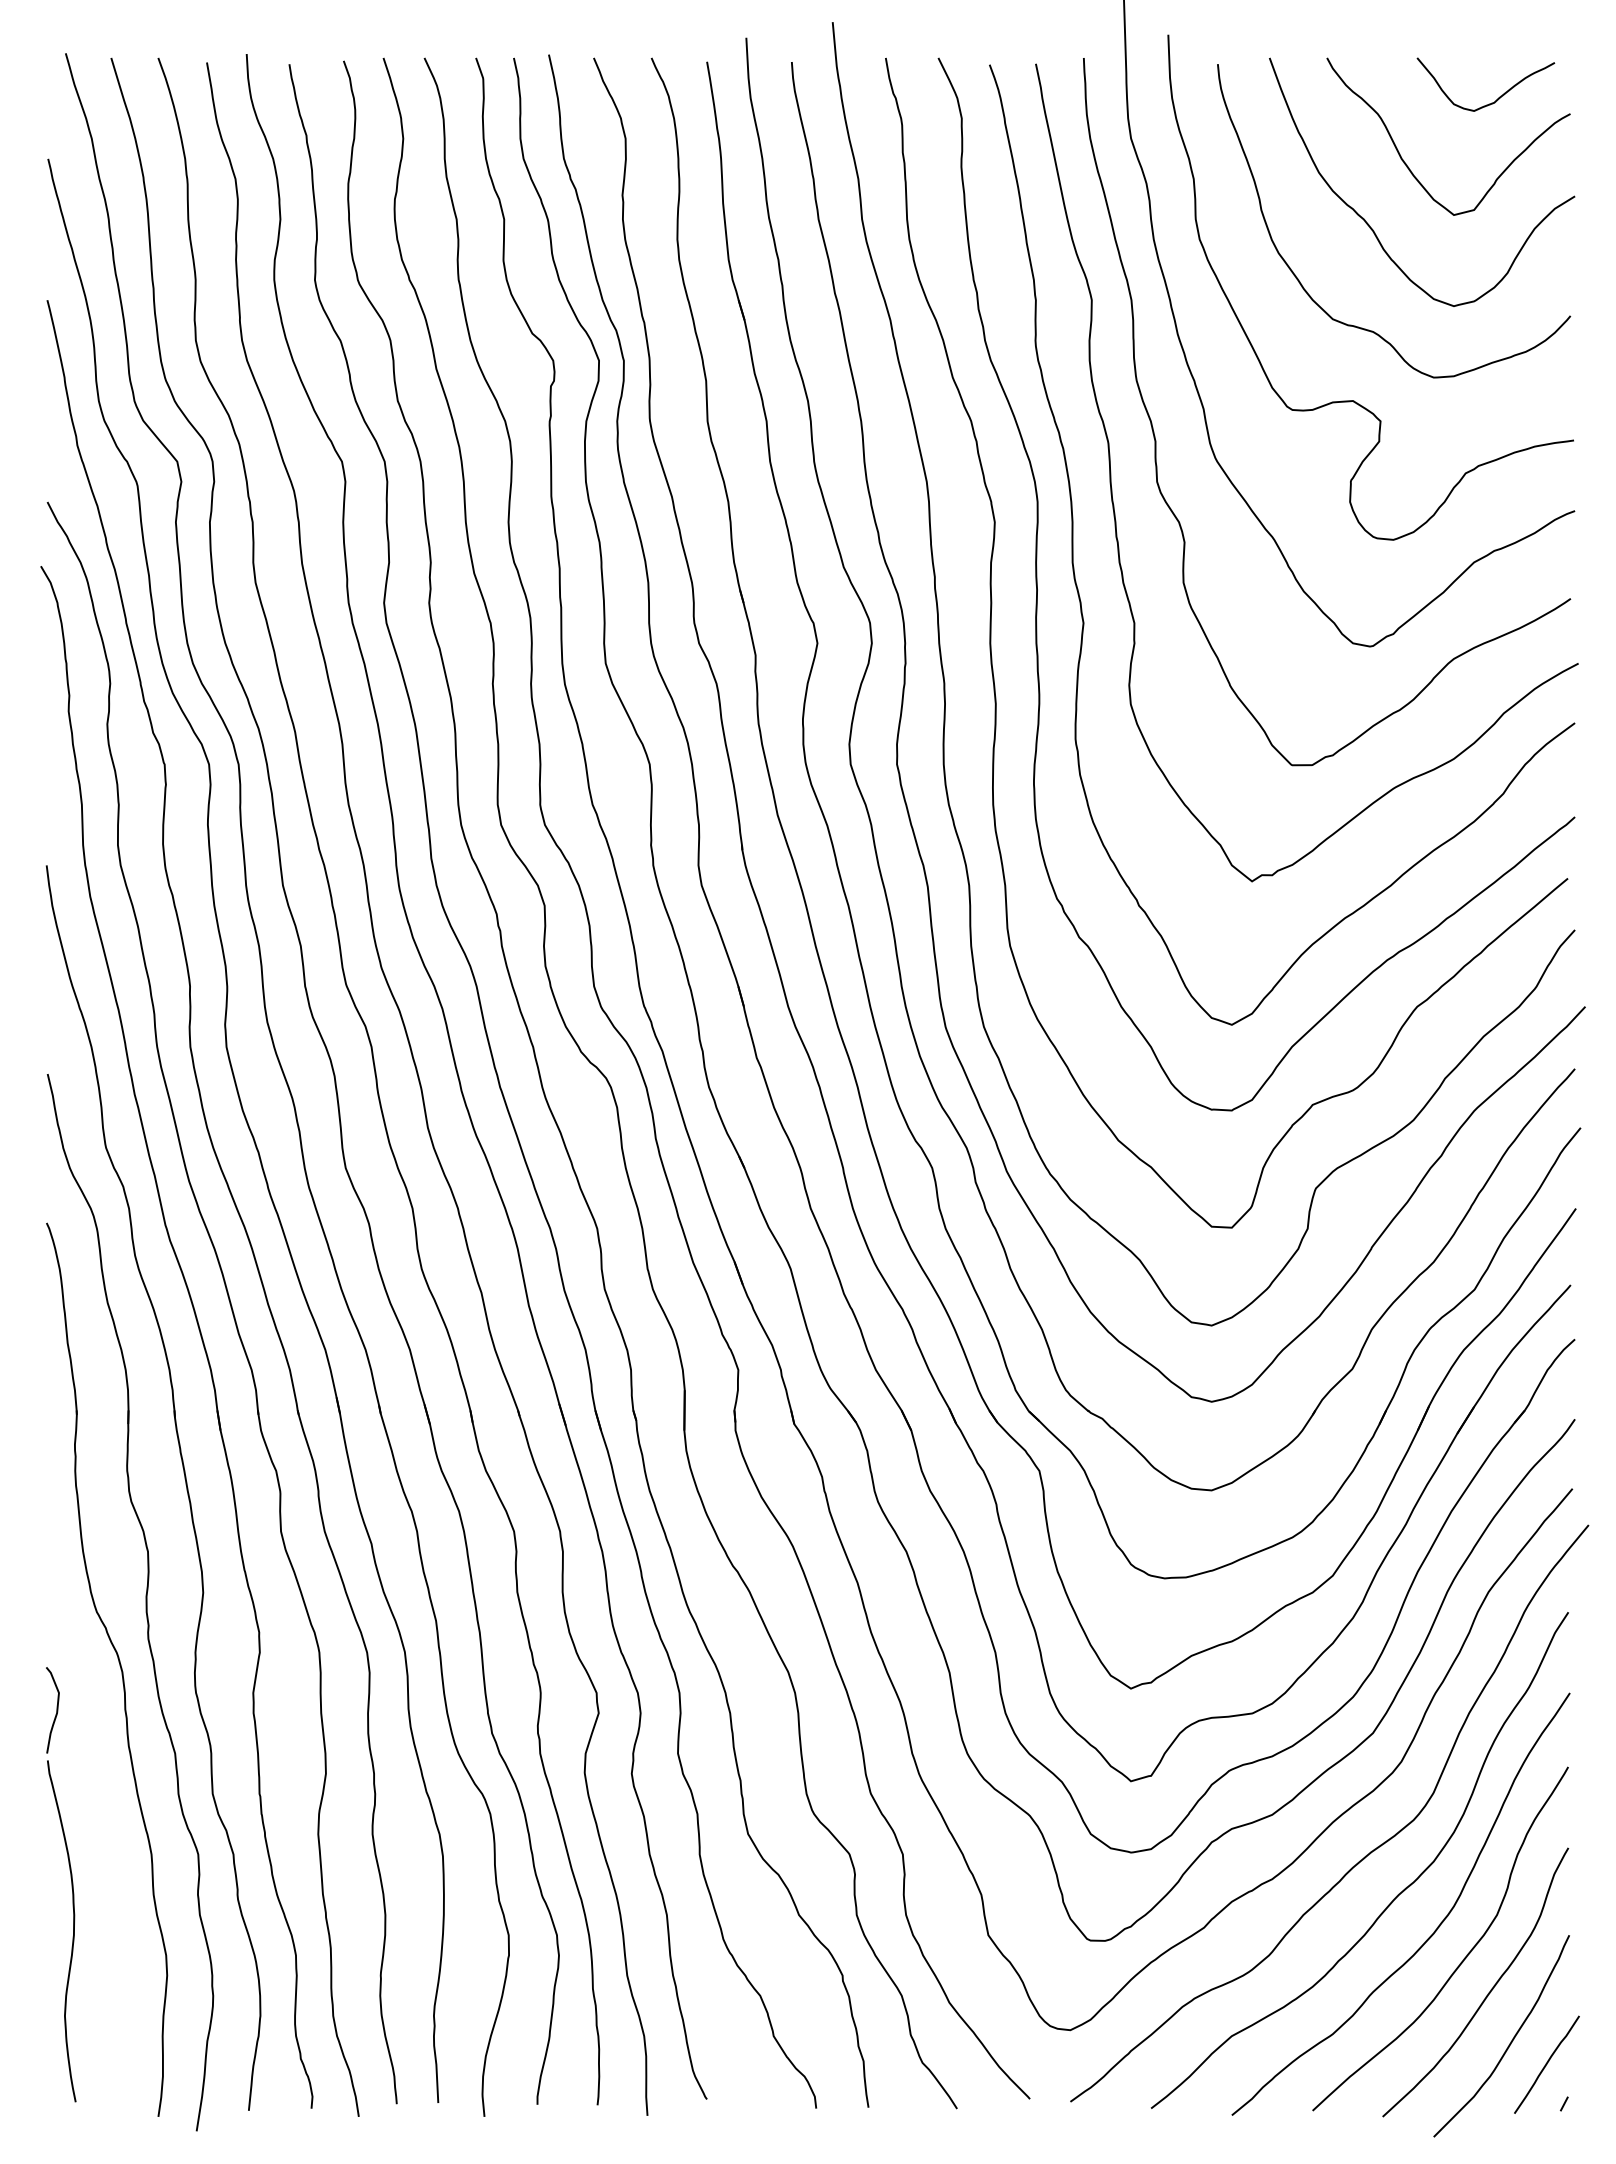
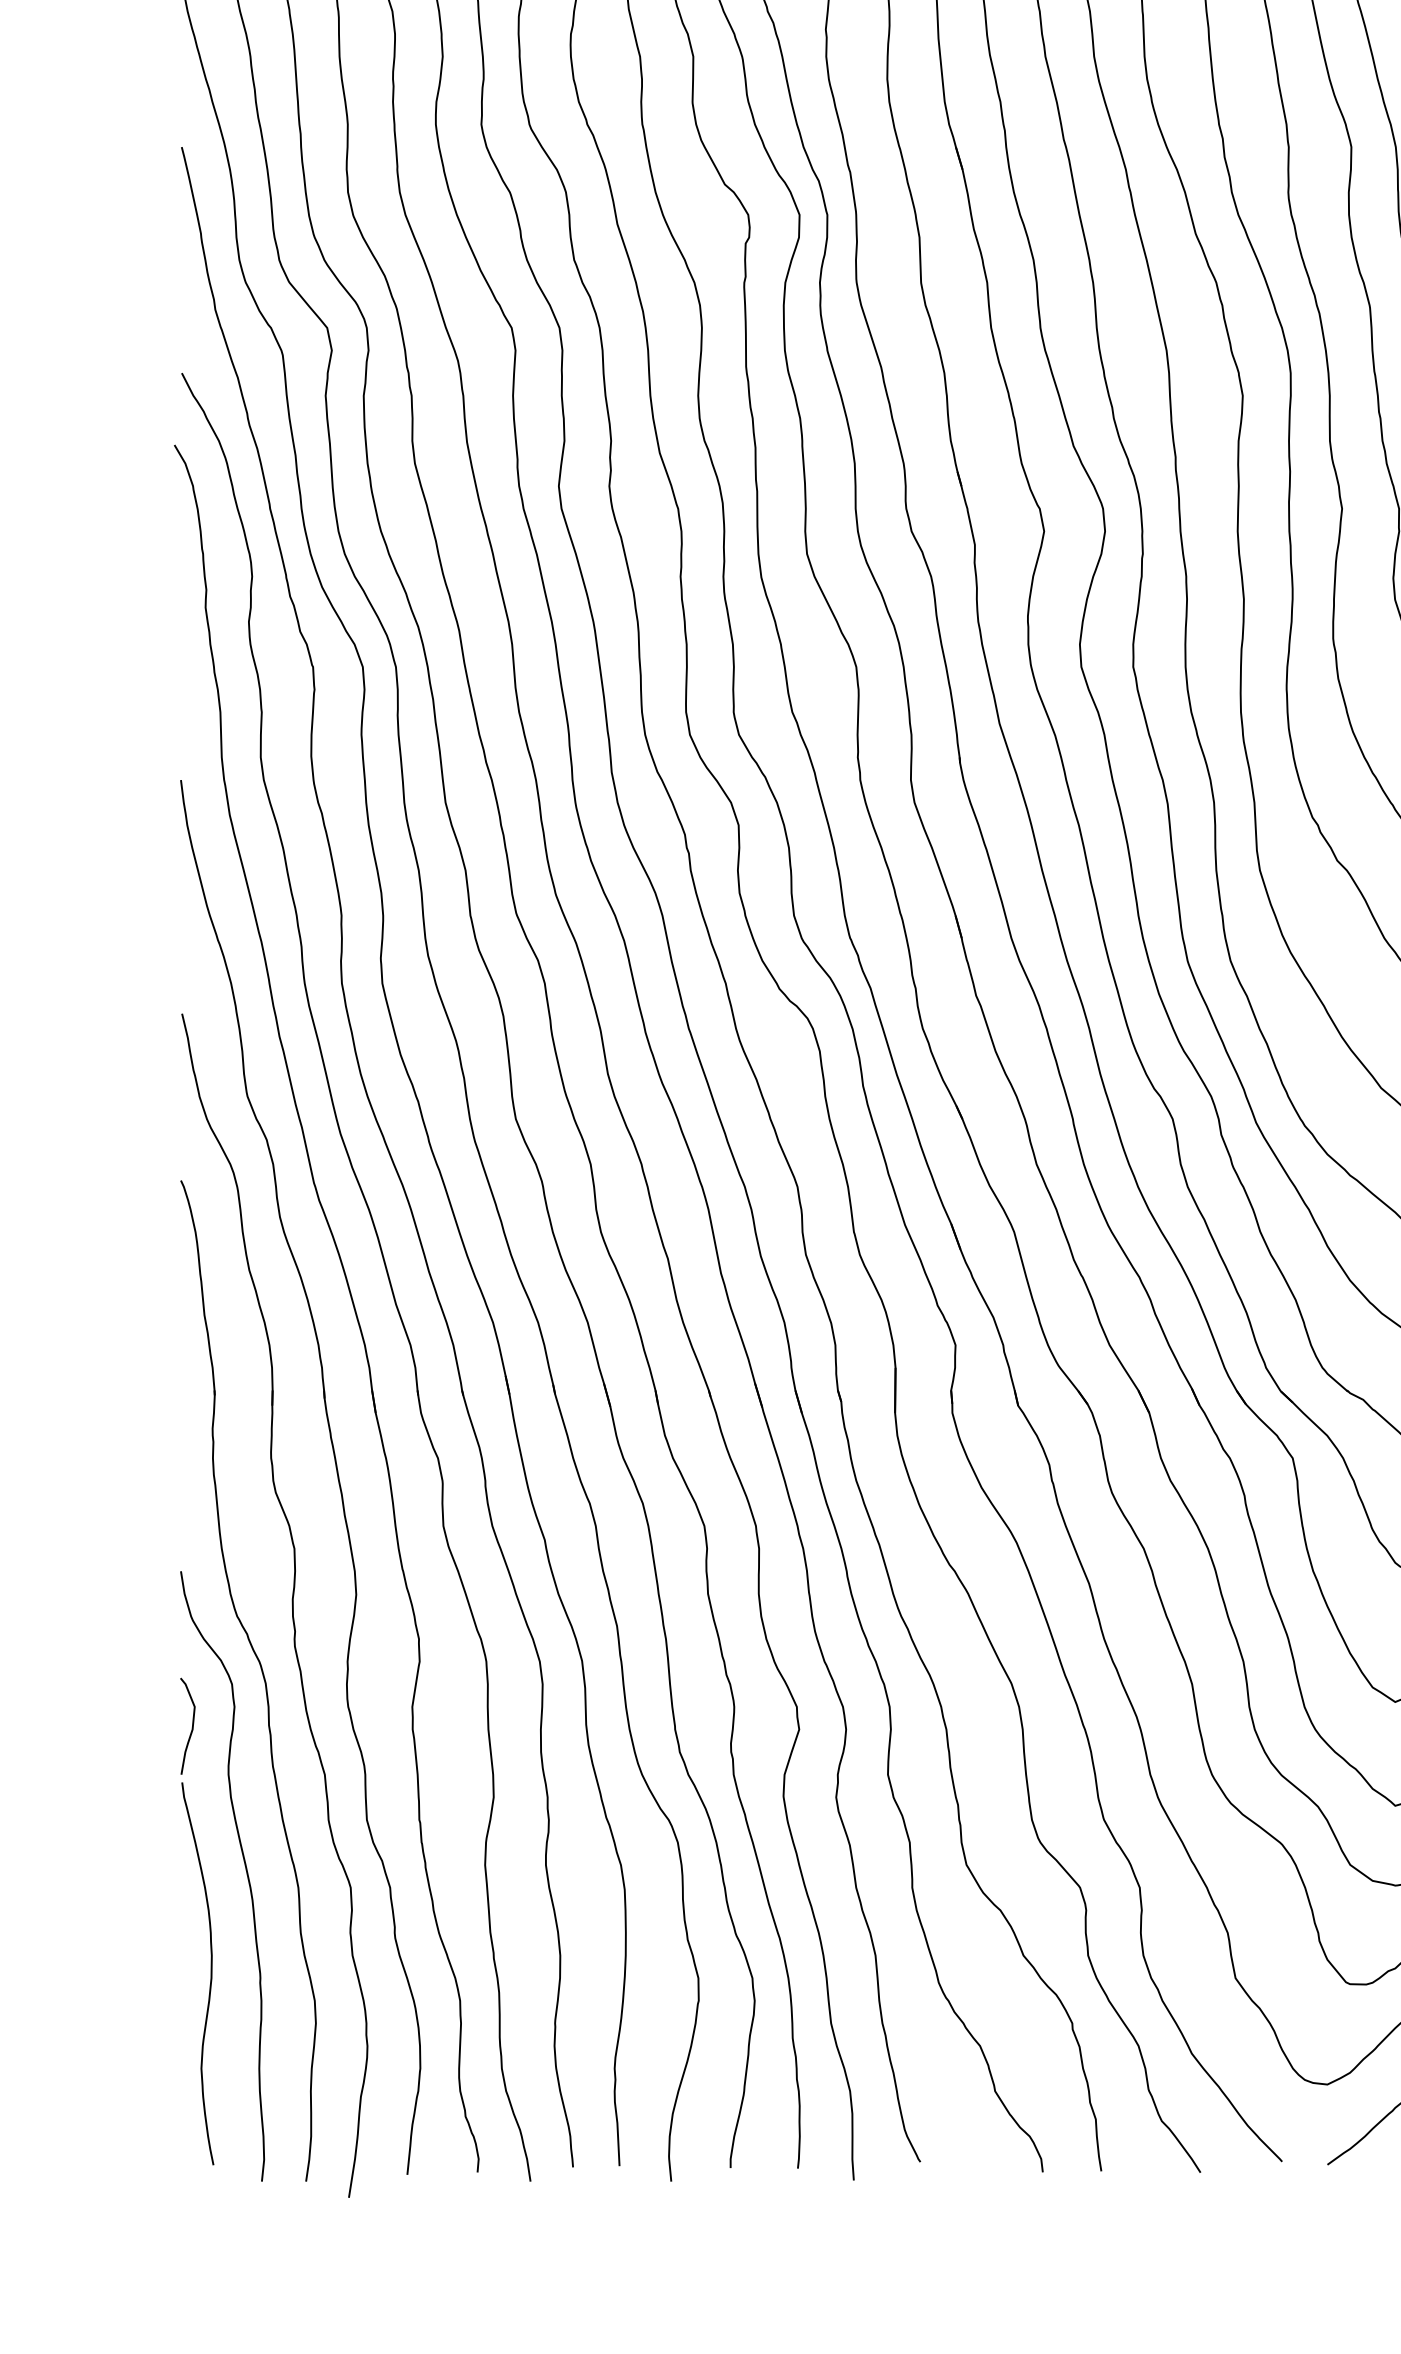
curve: (104, 1840) -> (245, 1872), added

